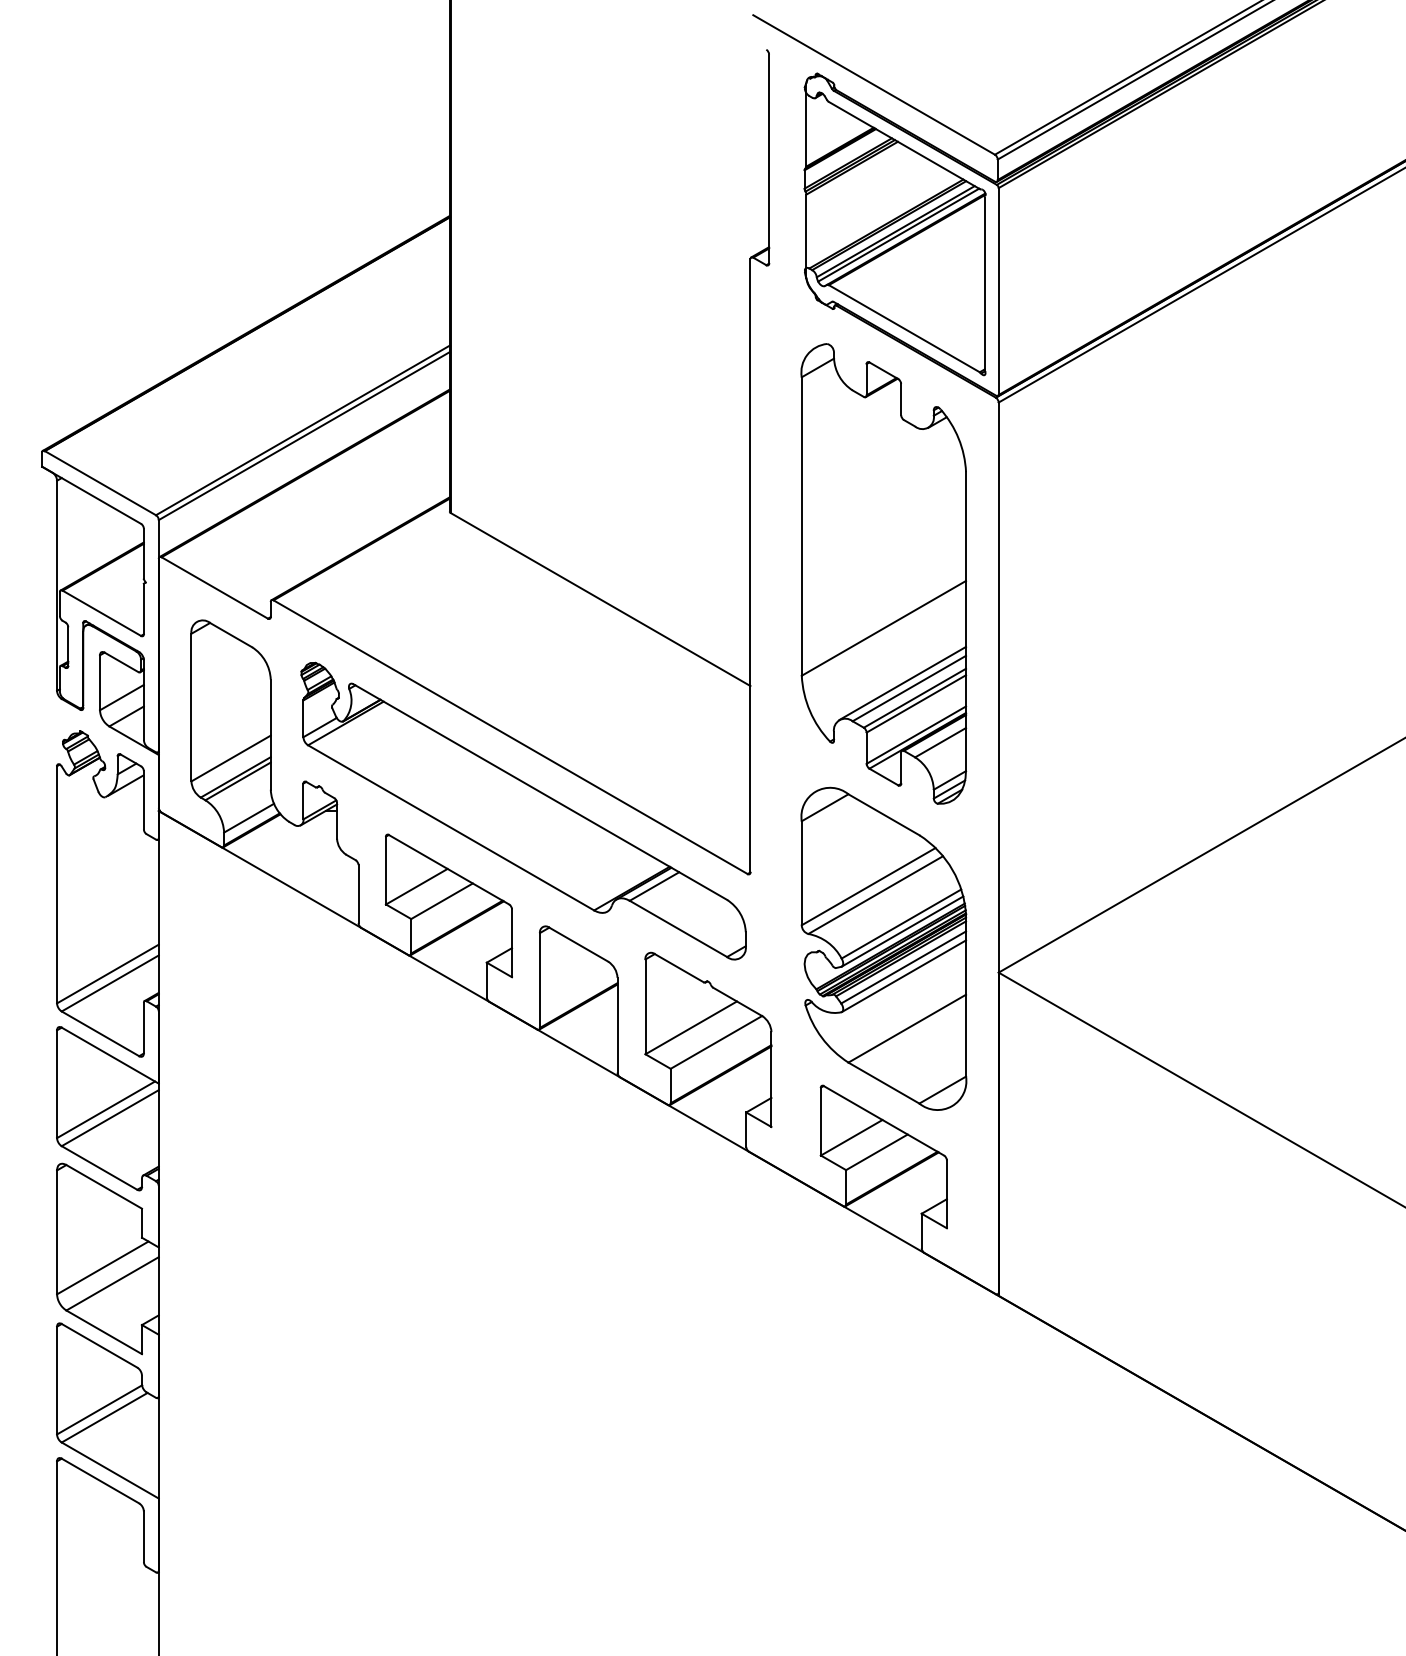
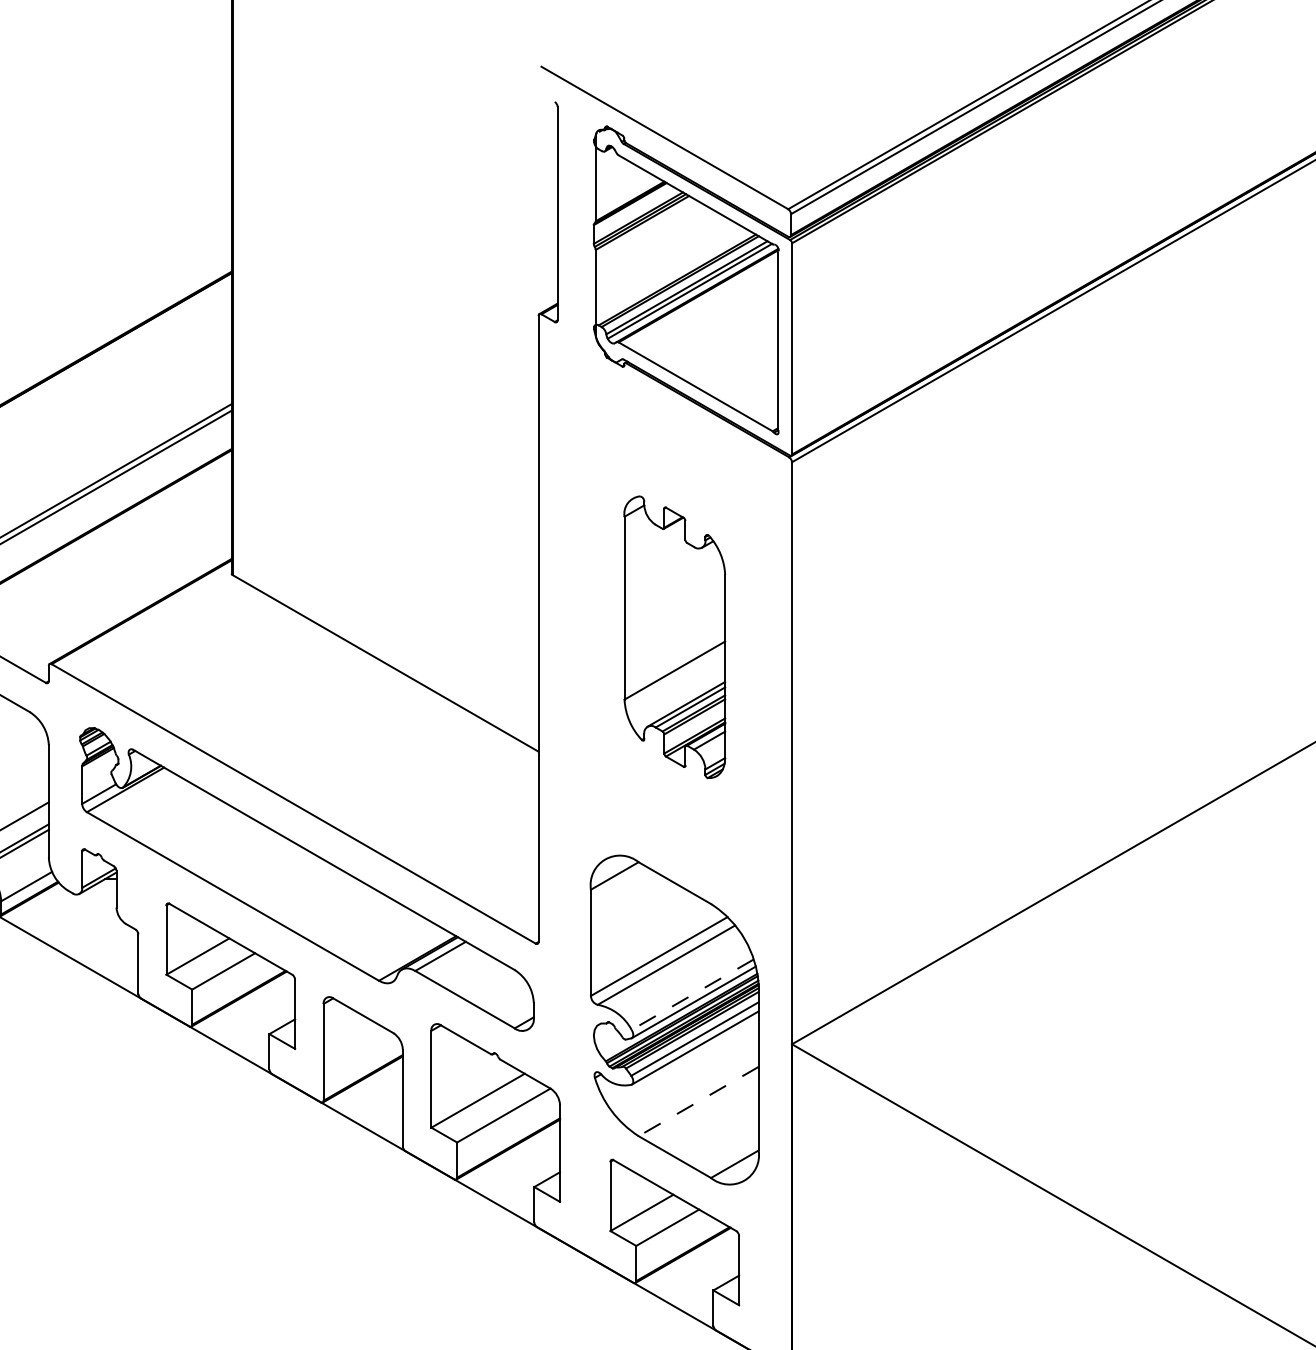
part: (883, 573) -> (674, 636), size x0.6
line: (901, 924) -> (692, 995), solid -> dashed
line: (907, 1028) -> (698, 1101), solid -> dashed

